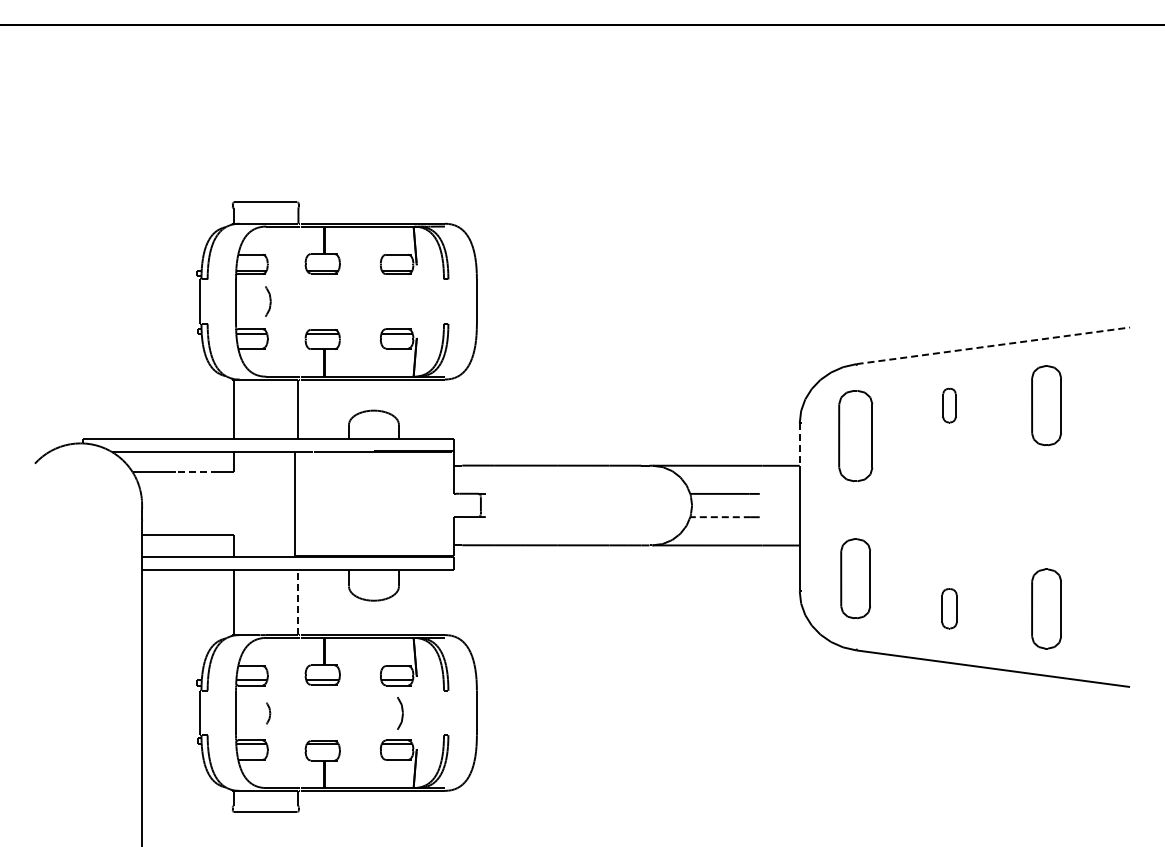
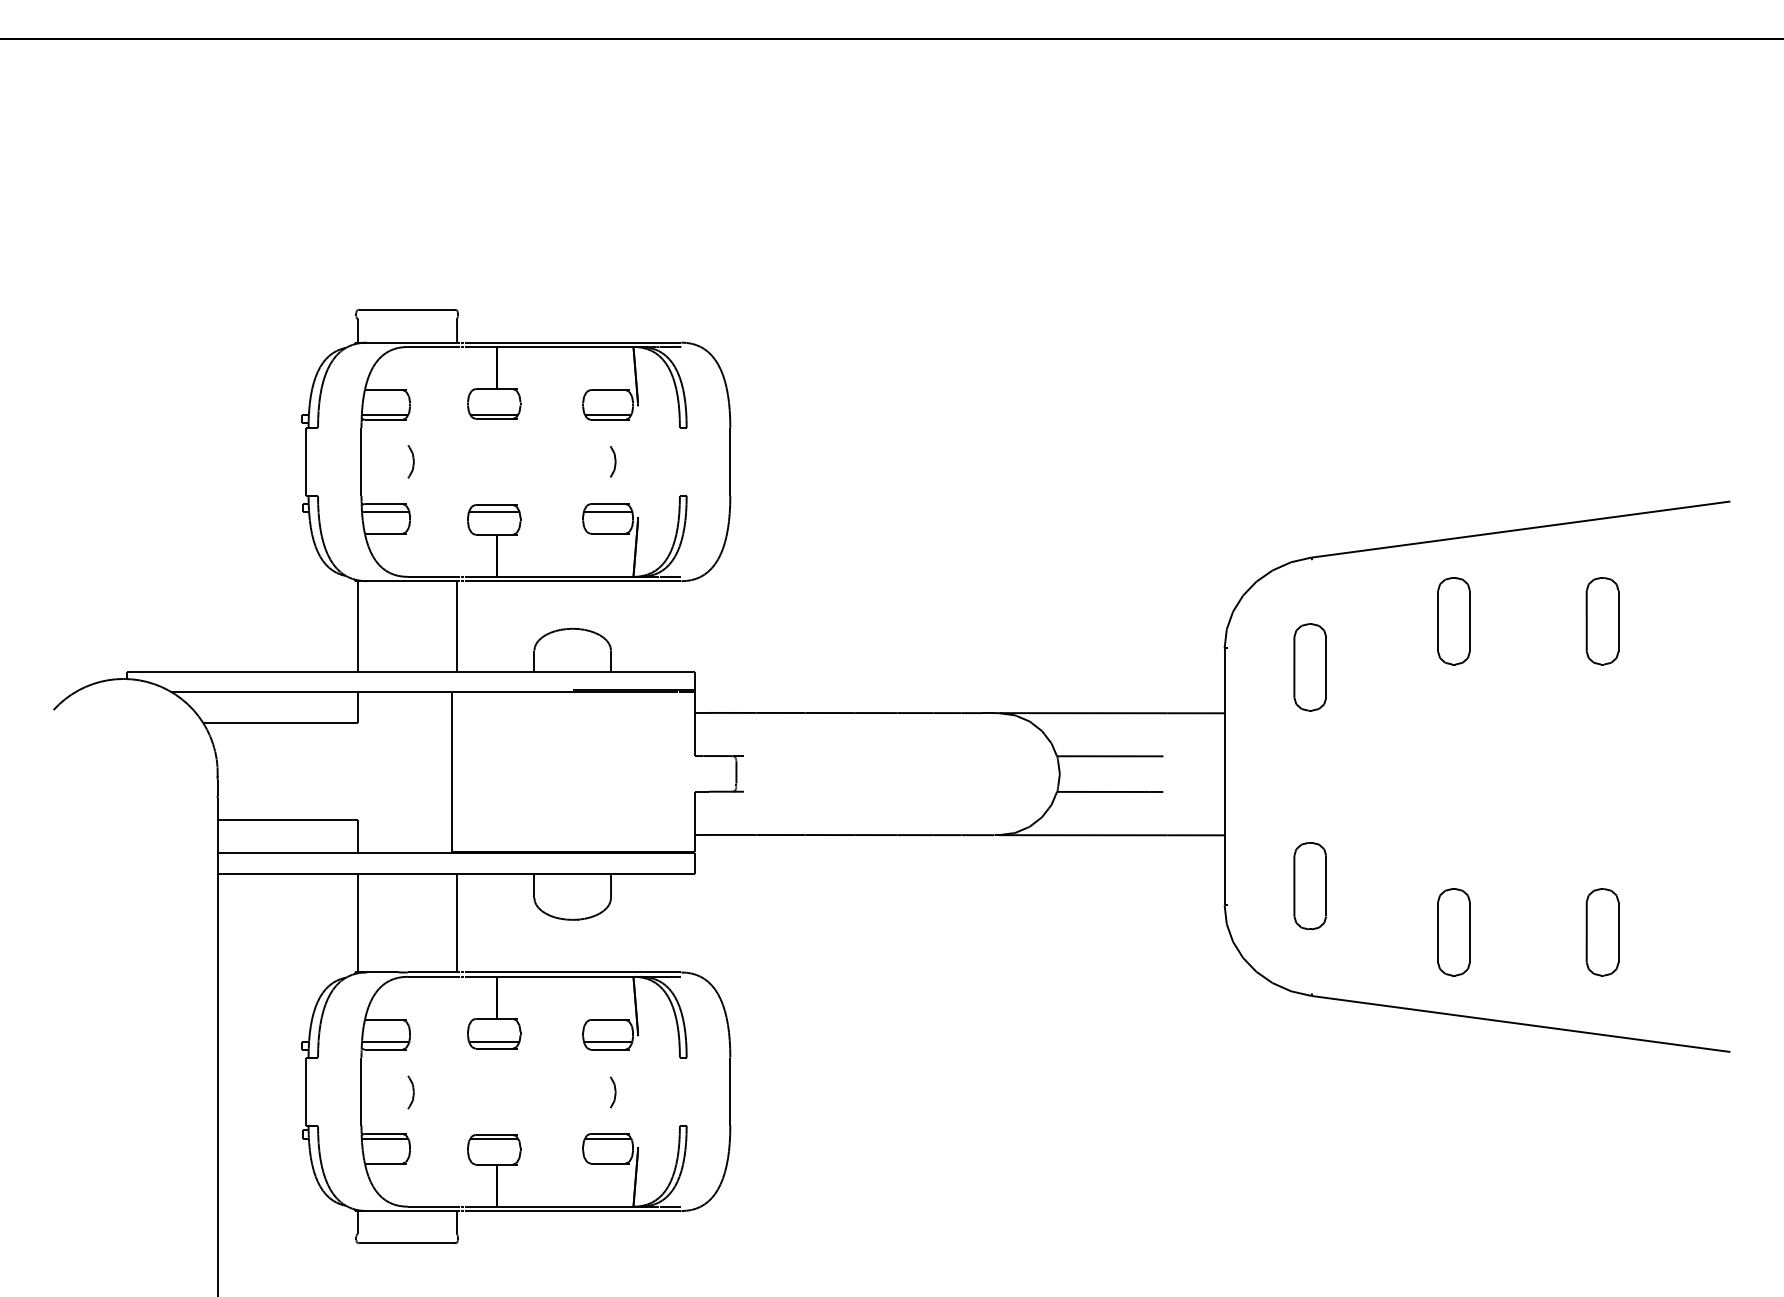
part: (268, 301) -> (411, 461), size x0.71
part: (400, 301) -> (613, 461), added
line: (993, 345) -> (1521, 529), dashed -> solid
part: (949, 405) -> (1453, 620), size x1.67
part: (1046, 405) -> (1602, 620), size x0.71
part: (855, 435) -> (1310, 666), size x0.62
line: (799, 445) -> (1224, 682), dashed -> solid
line: (196, 472) -> (300, 723), dashed -> solid
line: (720, 517) -> (1103, 792), dashed -> solid
part: (855, 578) -> (1310, 885), size x0.71
line: (298, 602) -> (457, 922), dashed -> solid
part: (949, 608) -> (1453, 931), size x1.43
part: (1046, 608) -> (1602, 931), size x0.71
part: (400, 713) -> (613, 1092), size x0.62

